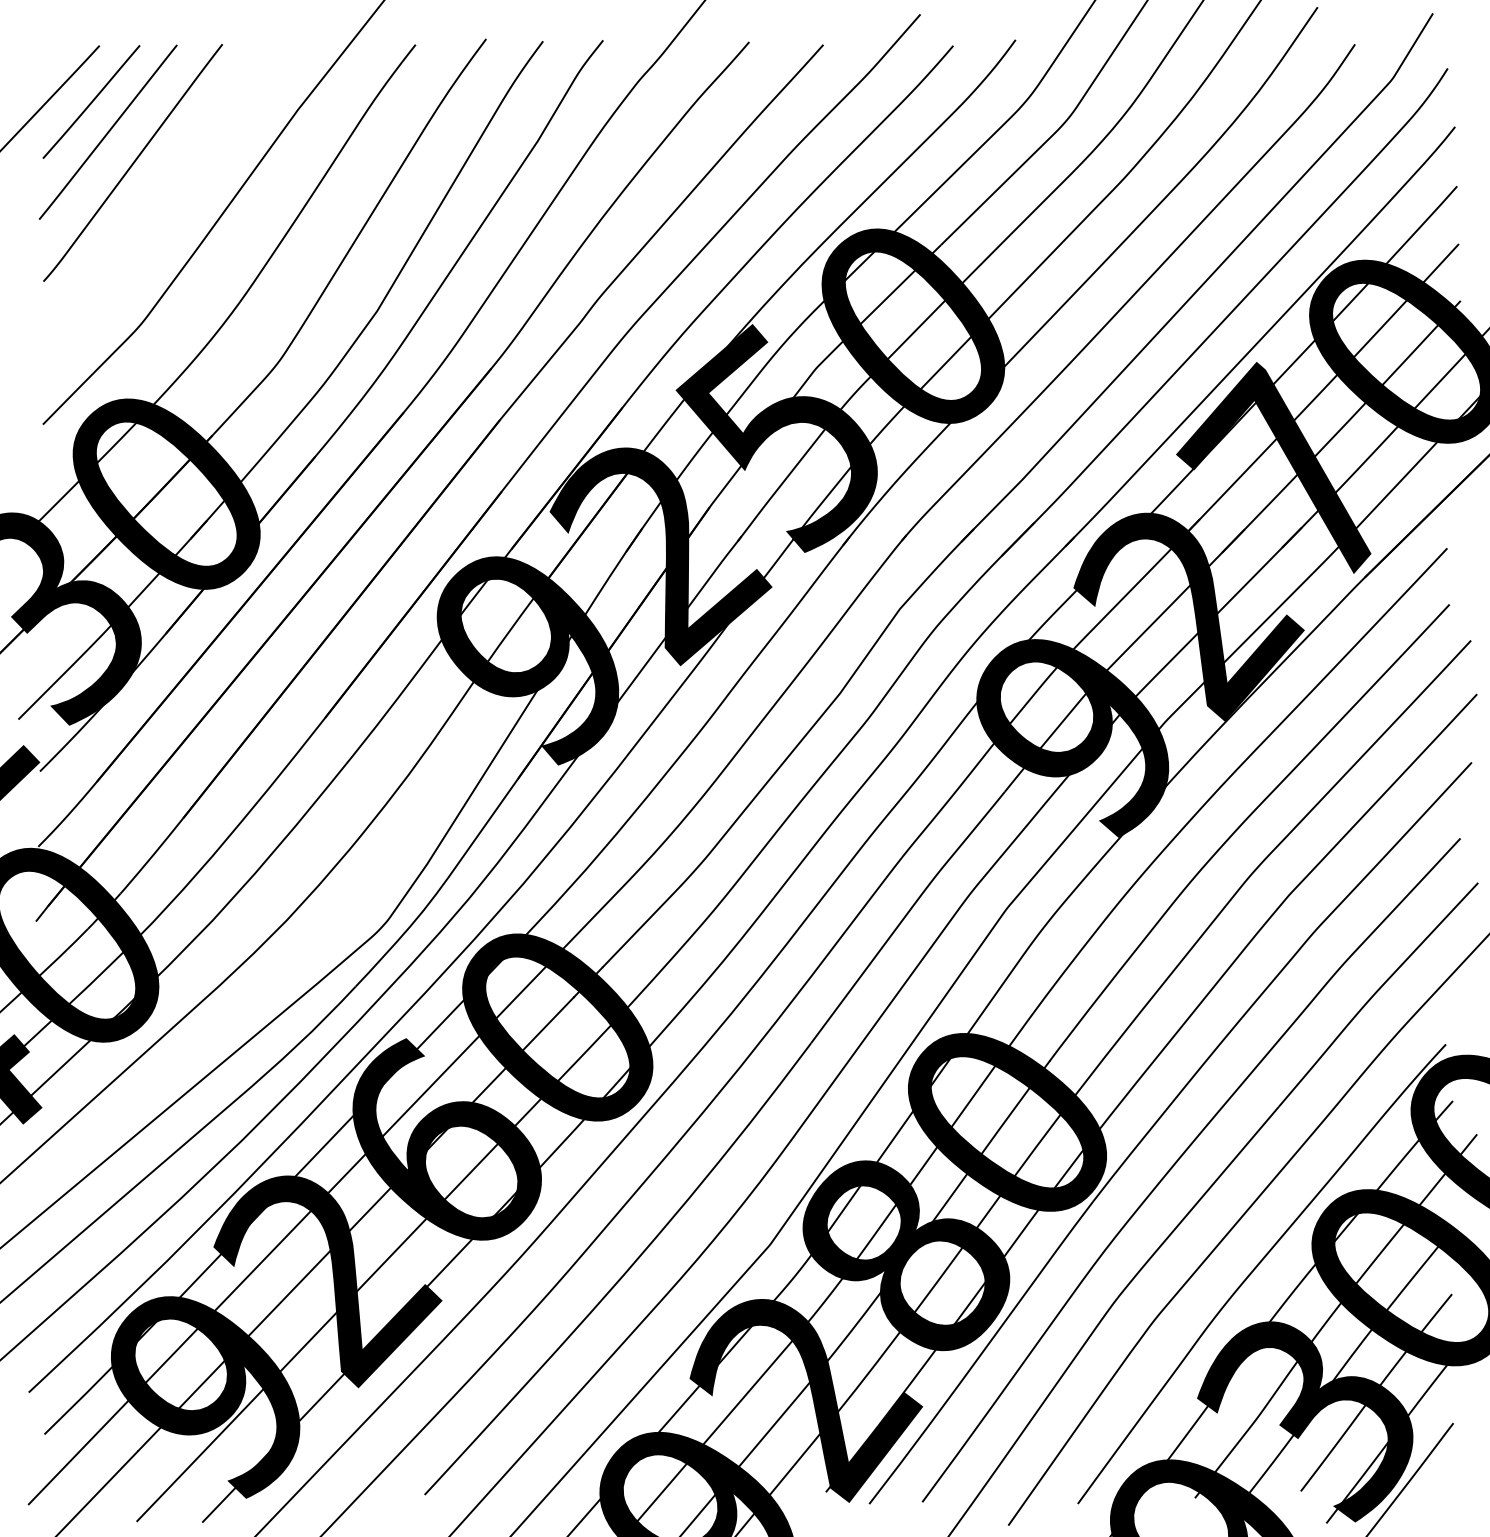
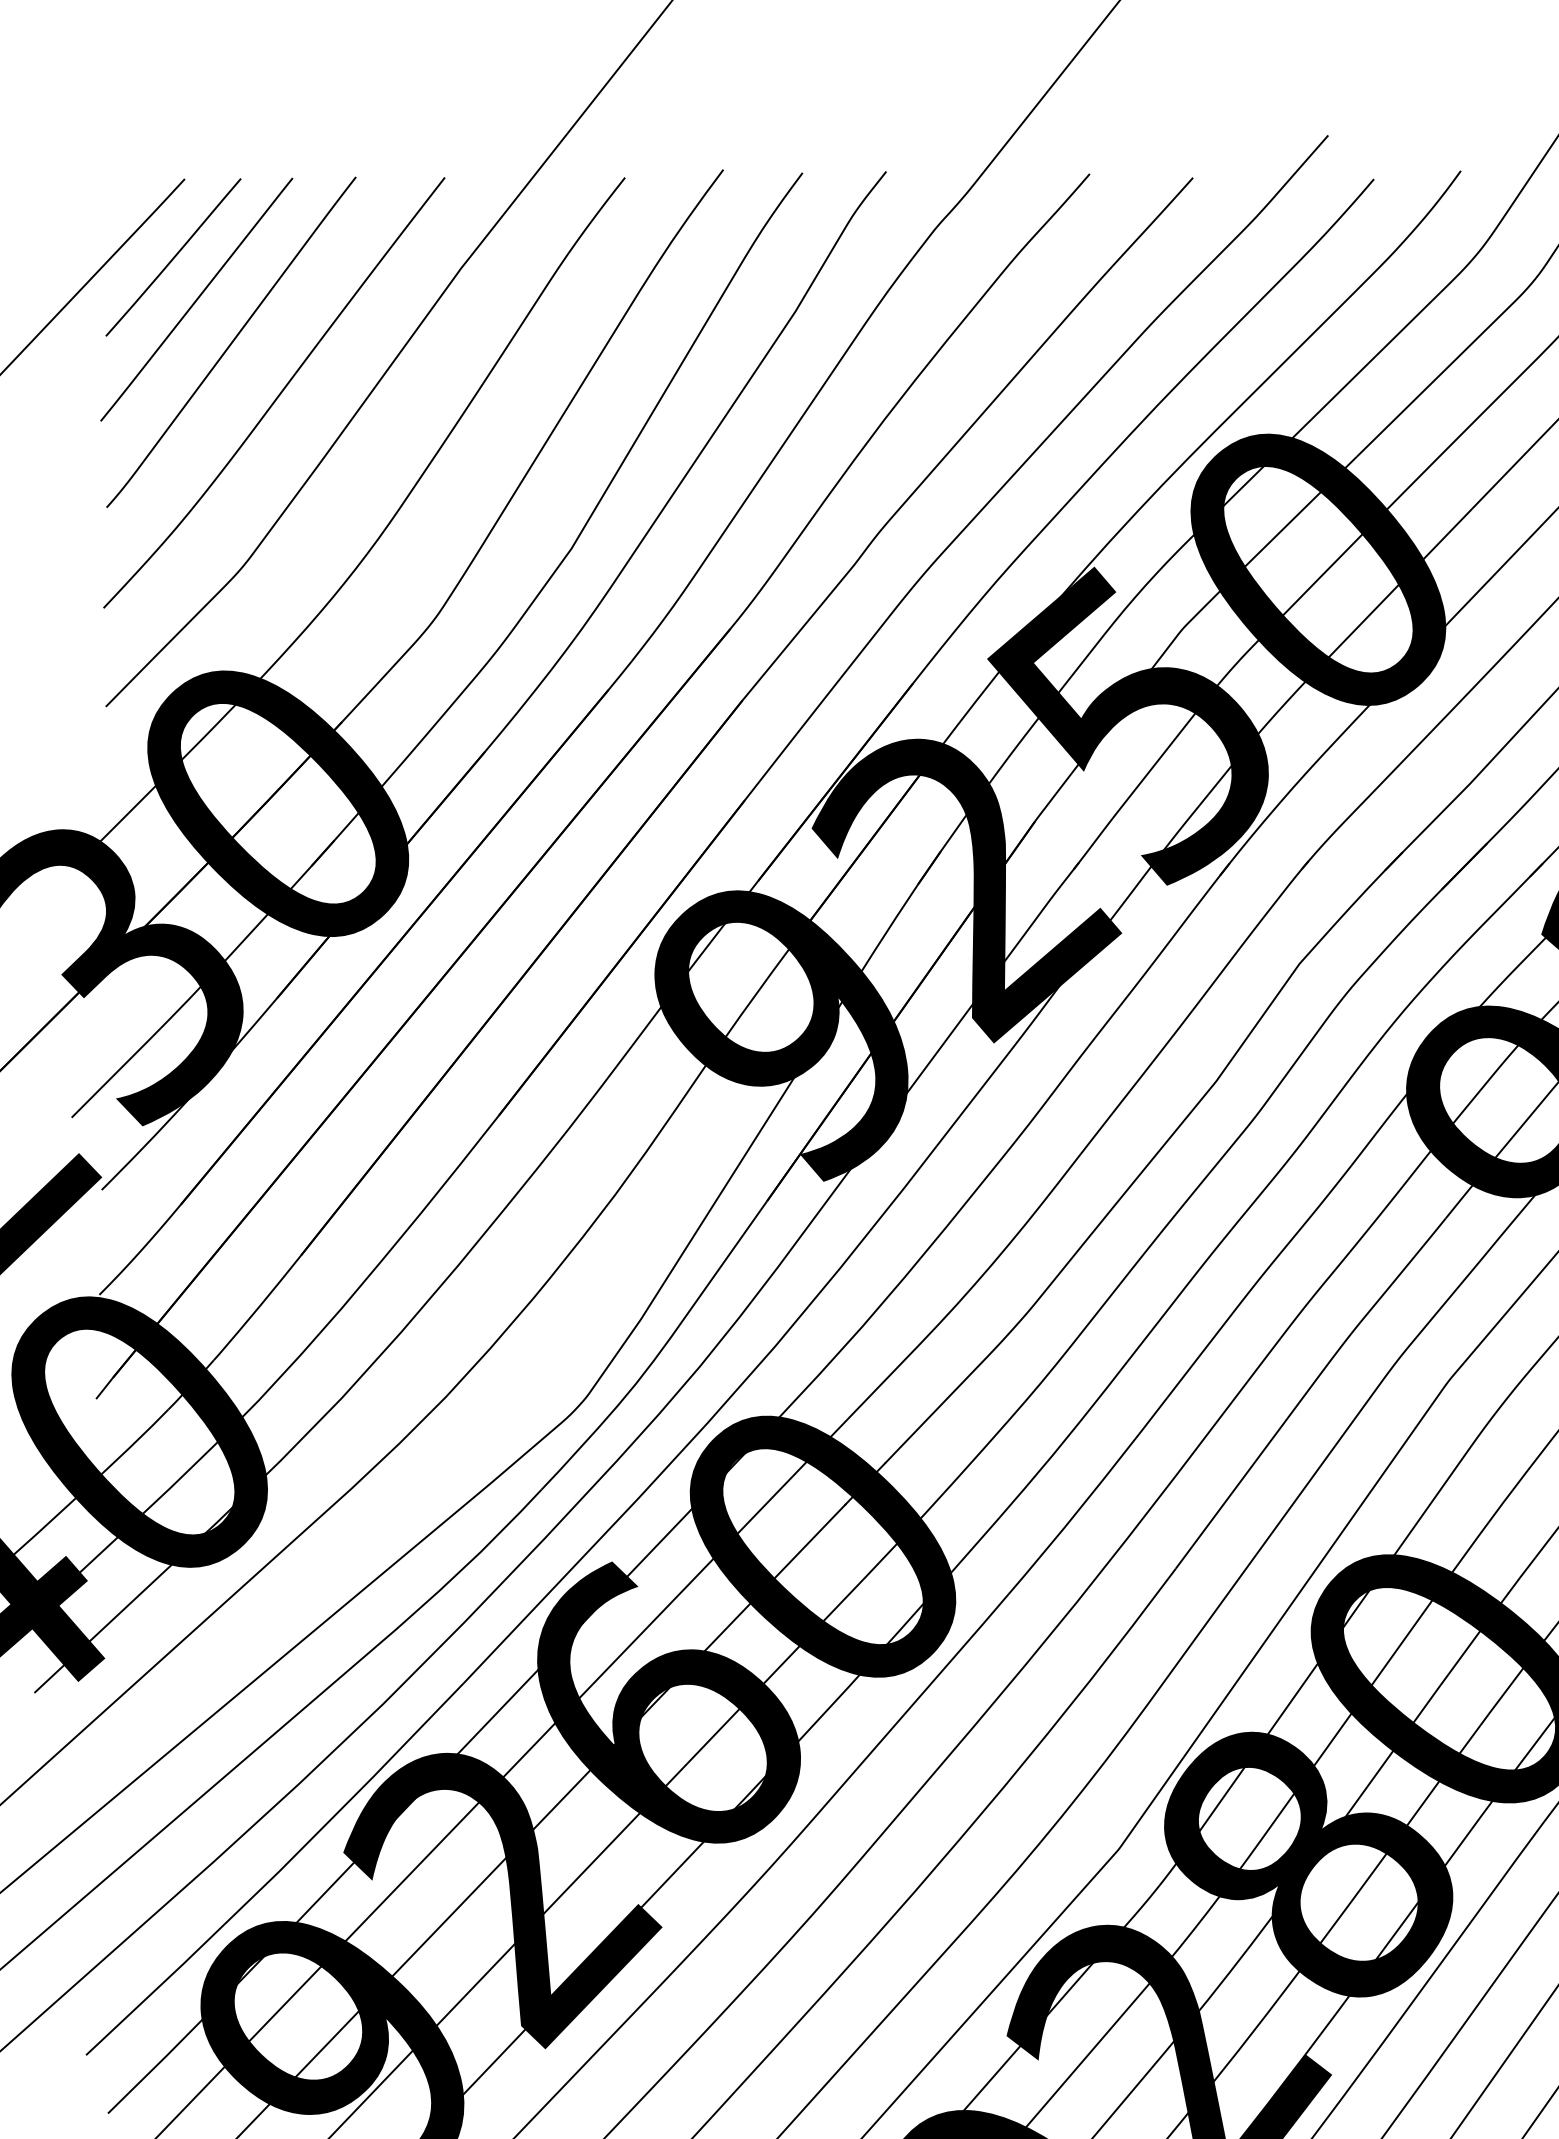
curve: (166, 200) -> (277, 394), added

